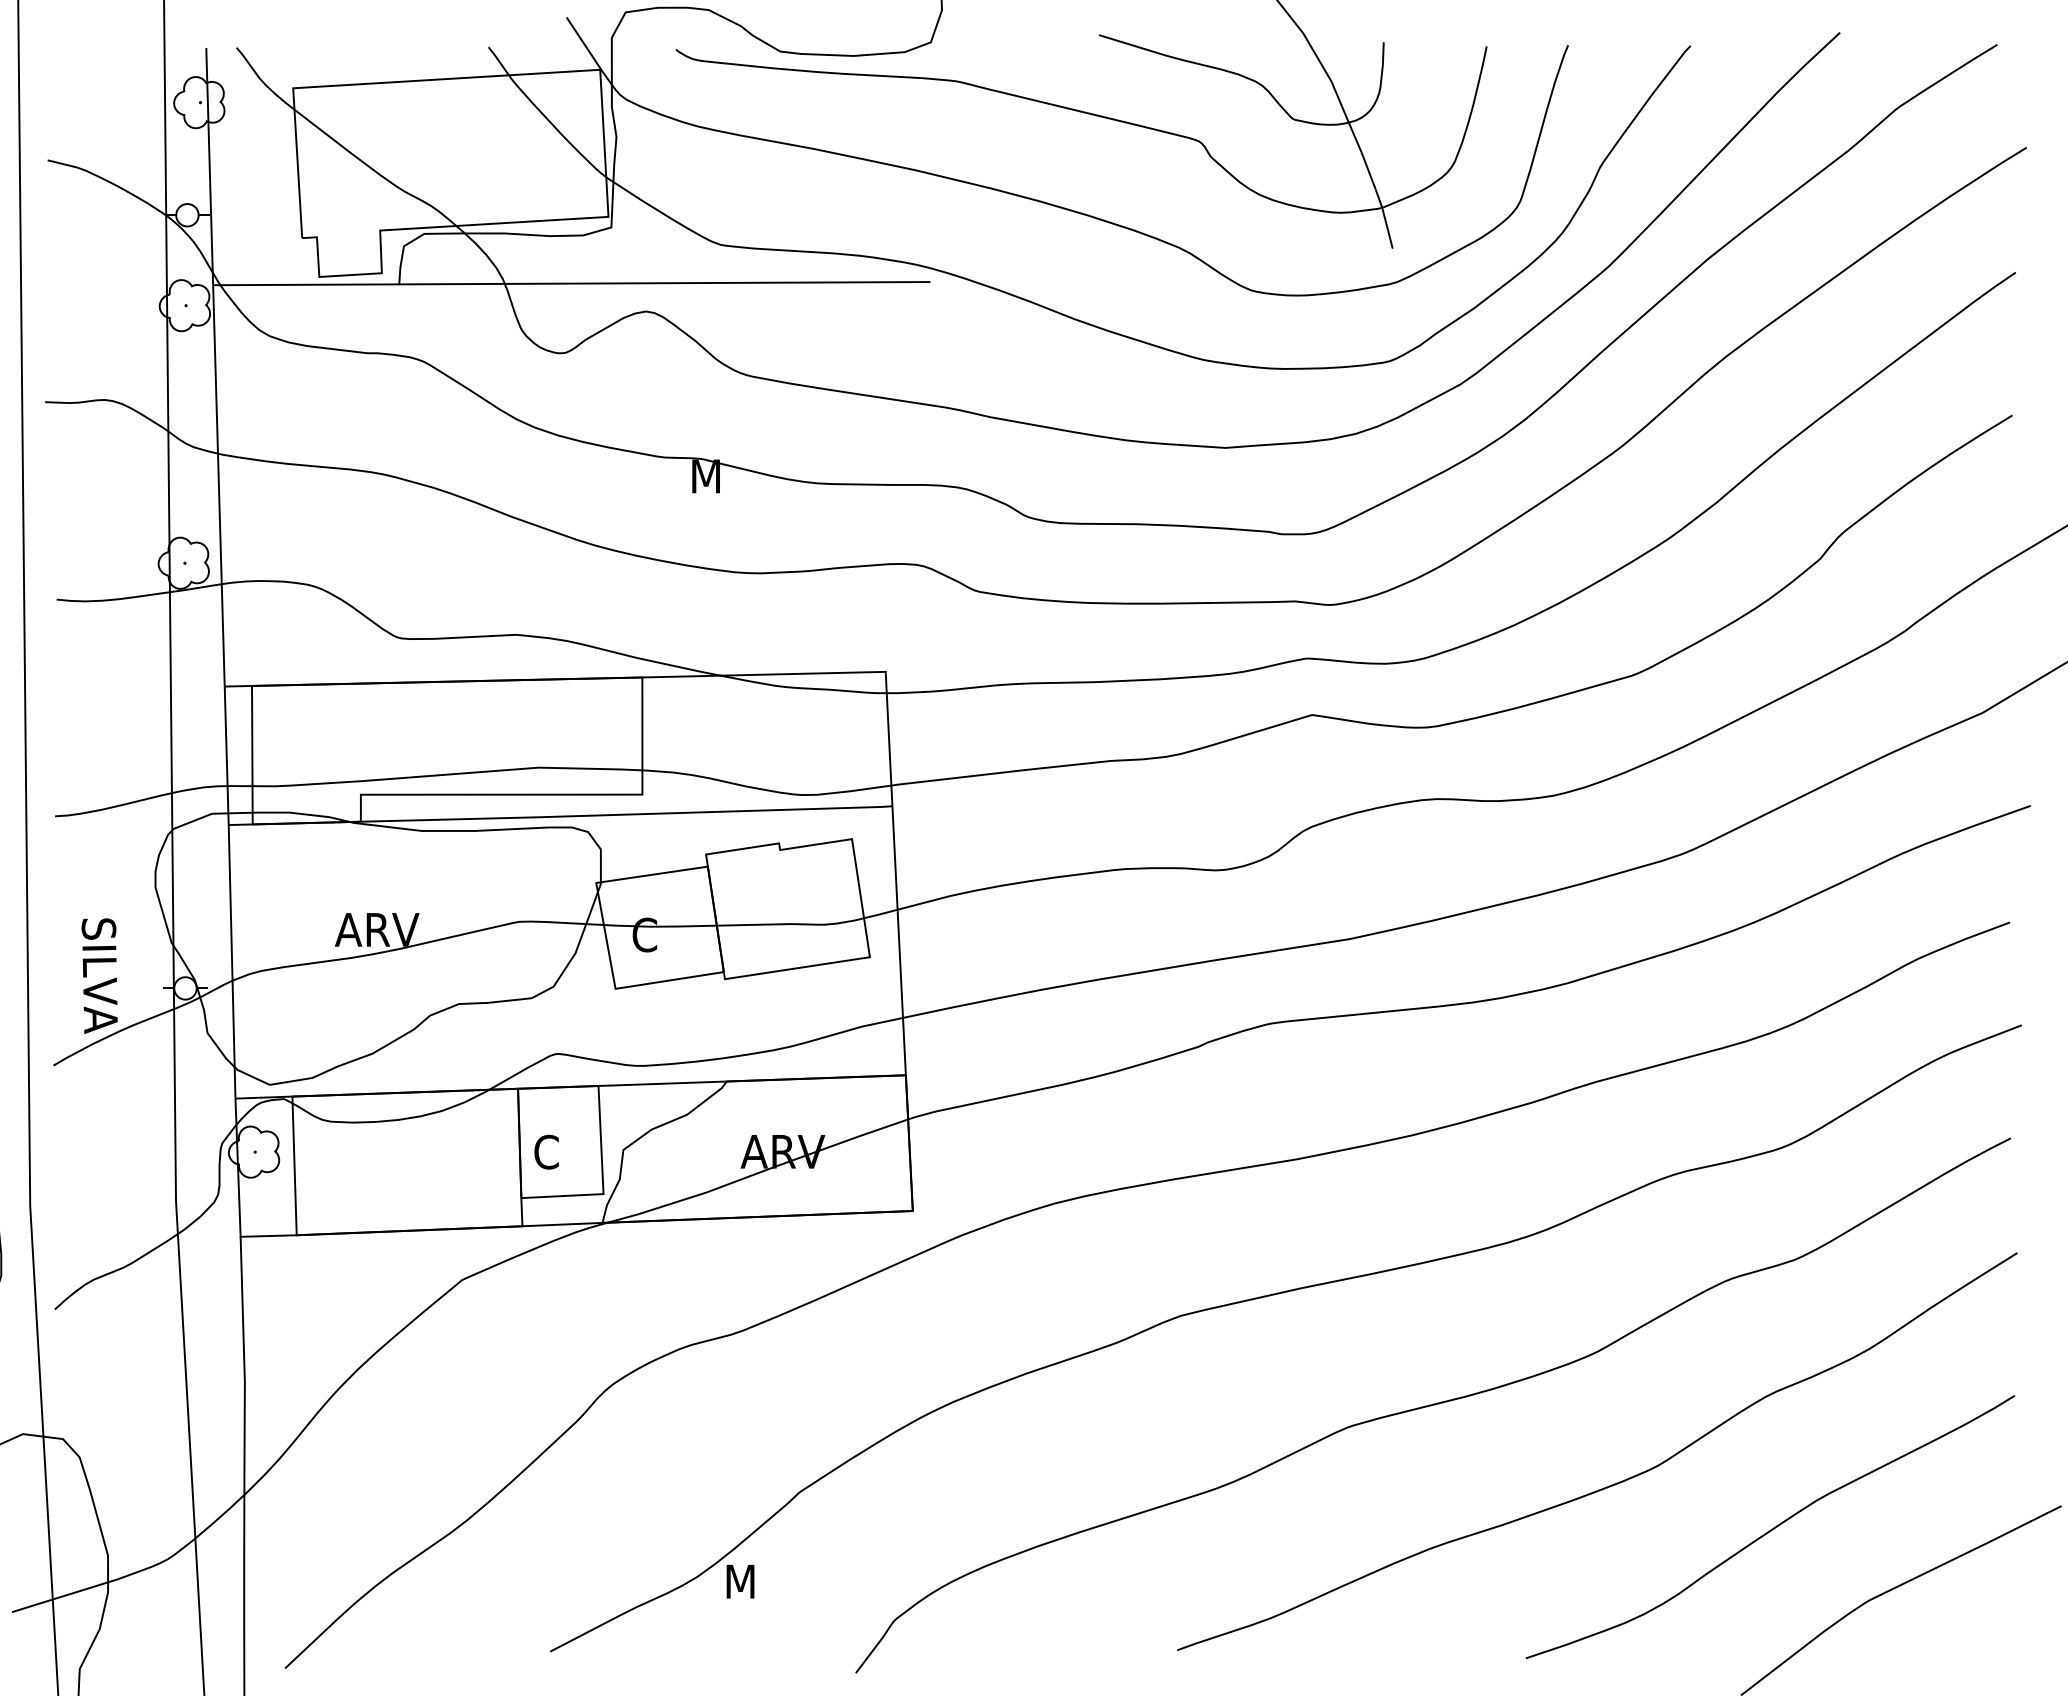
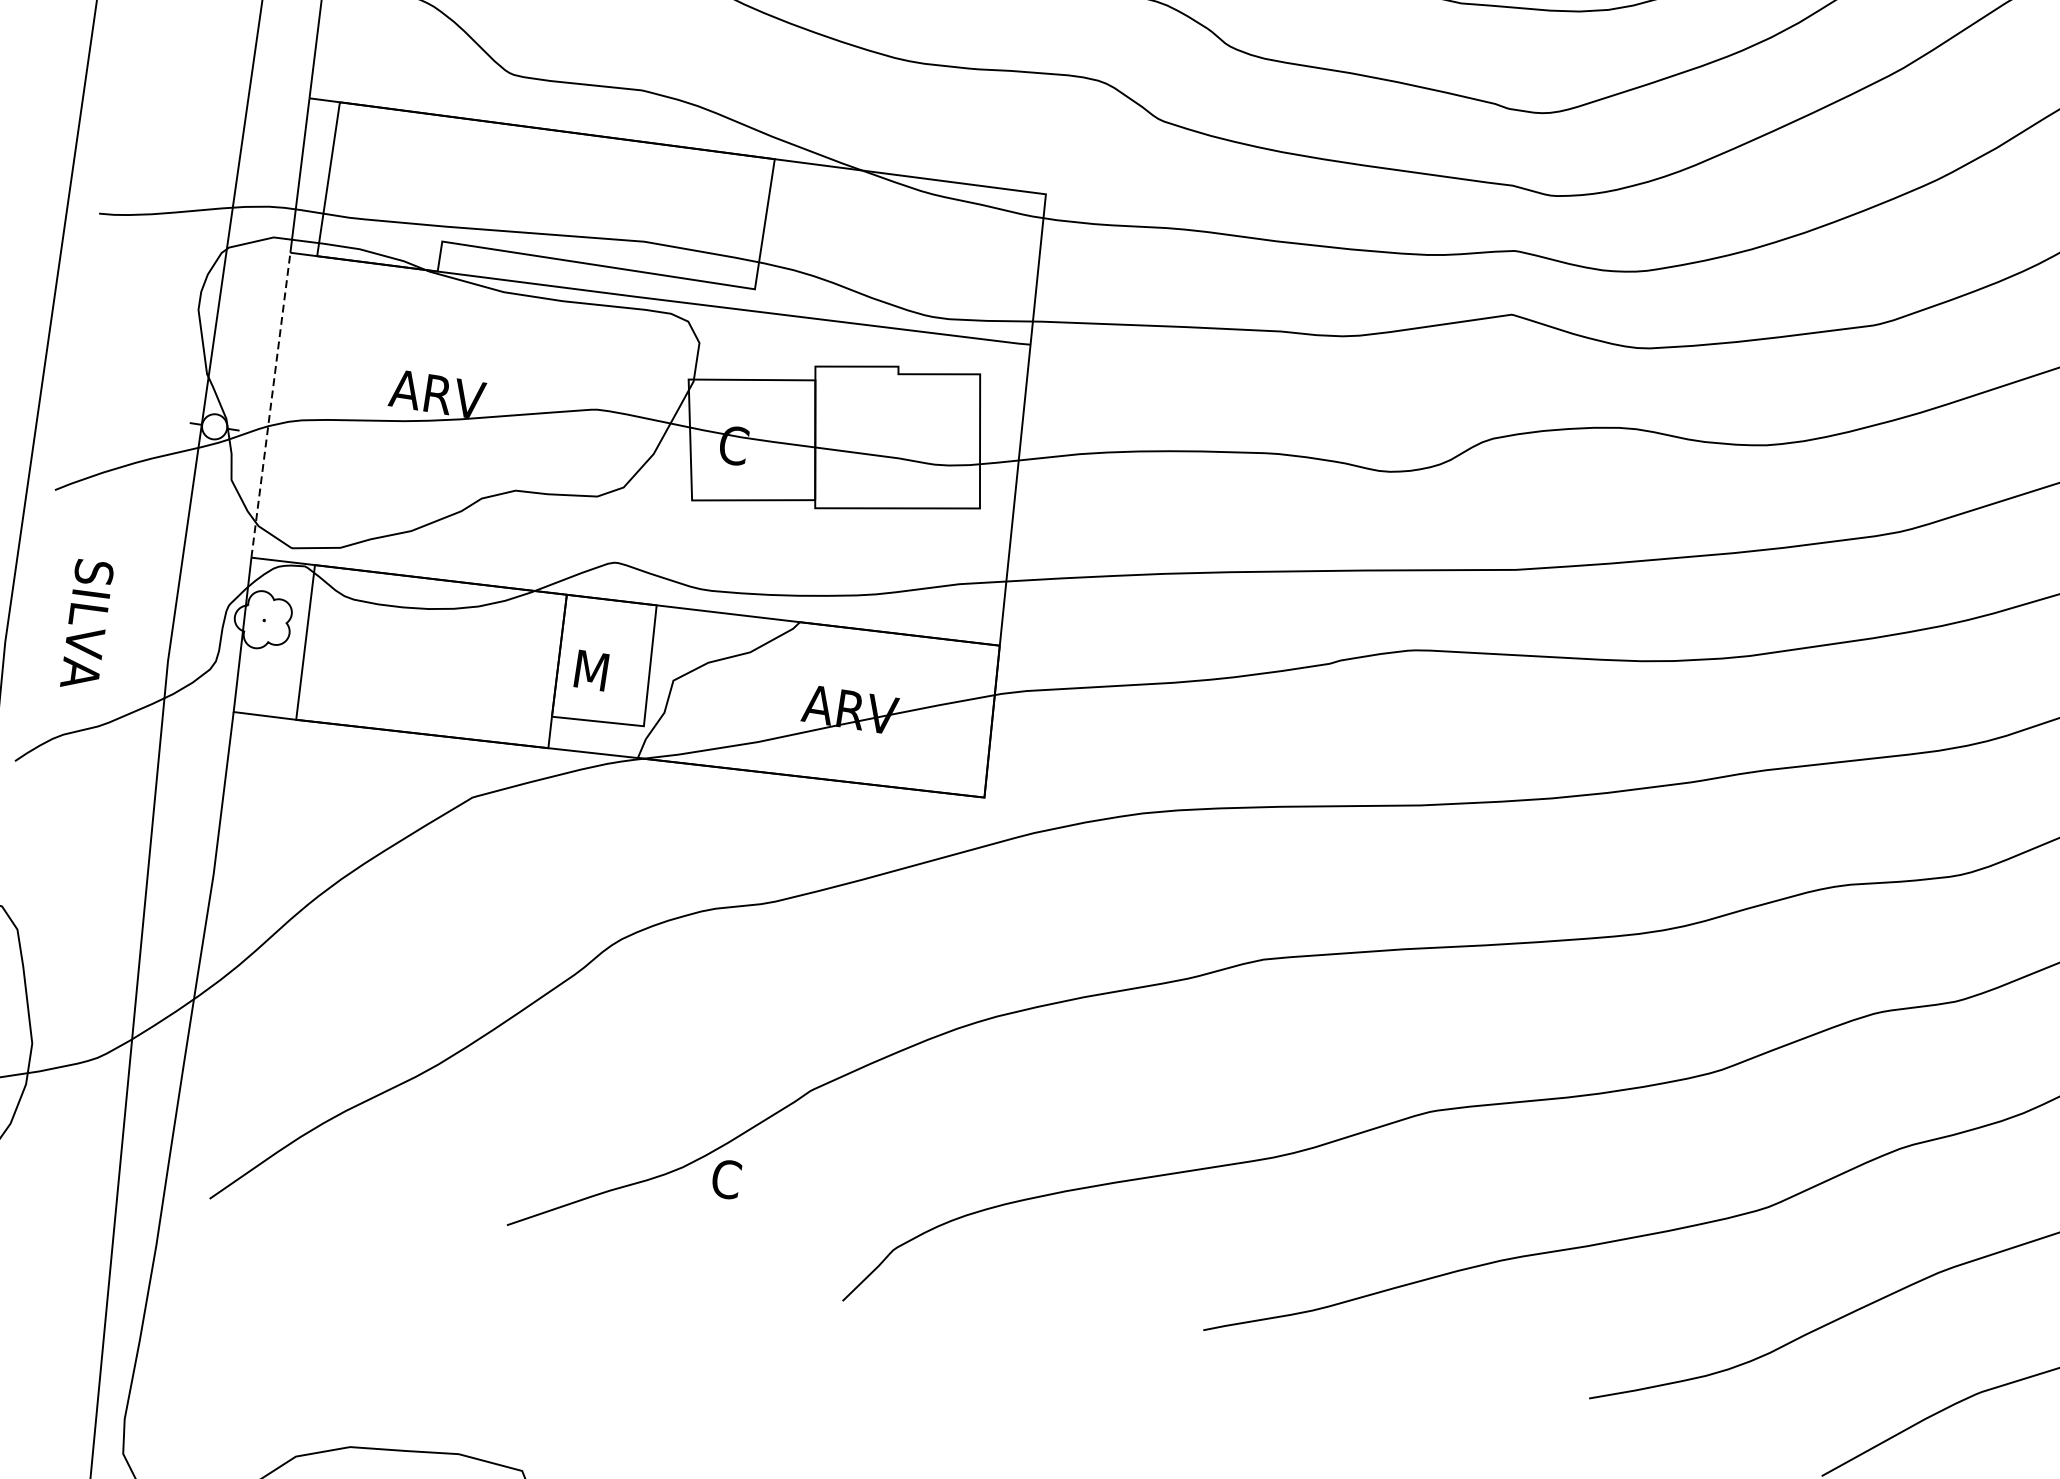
line: (232, 961) -> (271, 404), solid -> dashed
text: (99, 975) -> (86, 624), moved
text: (548, 1151) -> (590, 669), C -> M
text: (739, 1581) -> (729, 1179), M -> C

